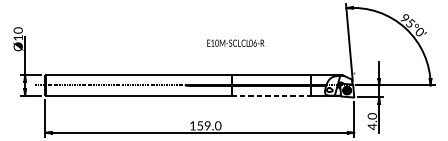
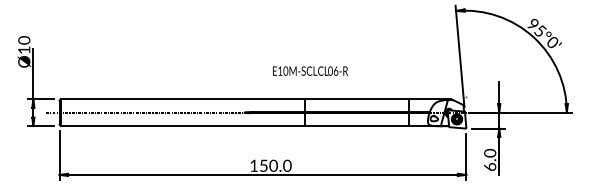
text: (235, 42) -> (310, 70), moved
line: (271, 95) -> (357, 126), dashed -> solid
text: (207, 126) -> (273, 166), 159.0 -> 150.0
text: (372, 126) -> (490, 166), 4.0 -> 6.0

